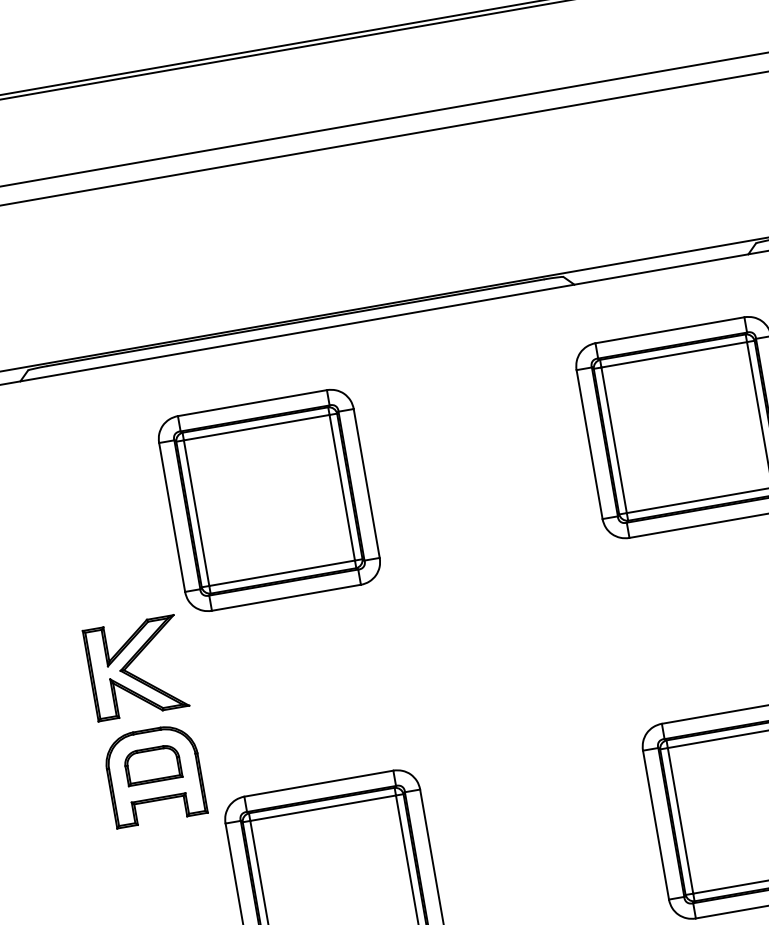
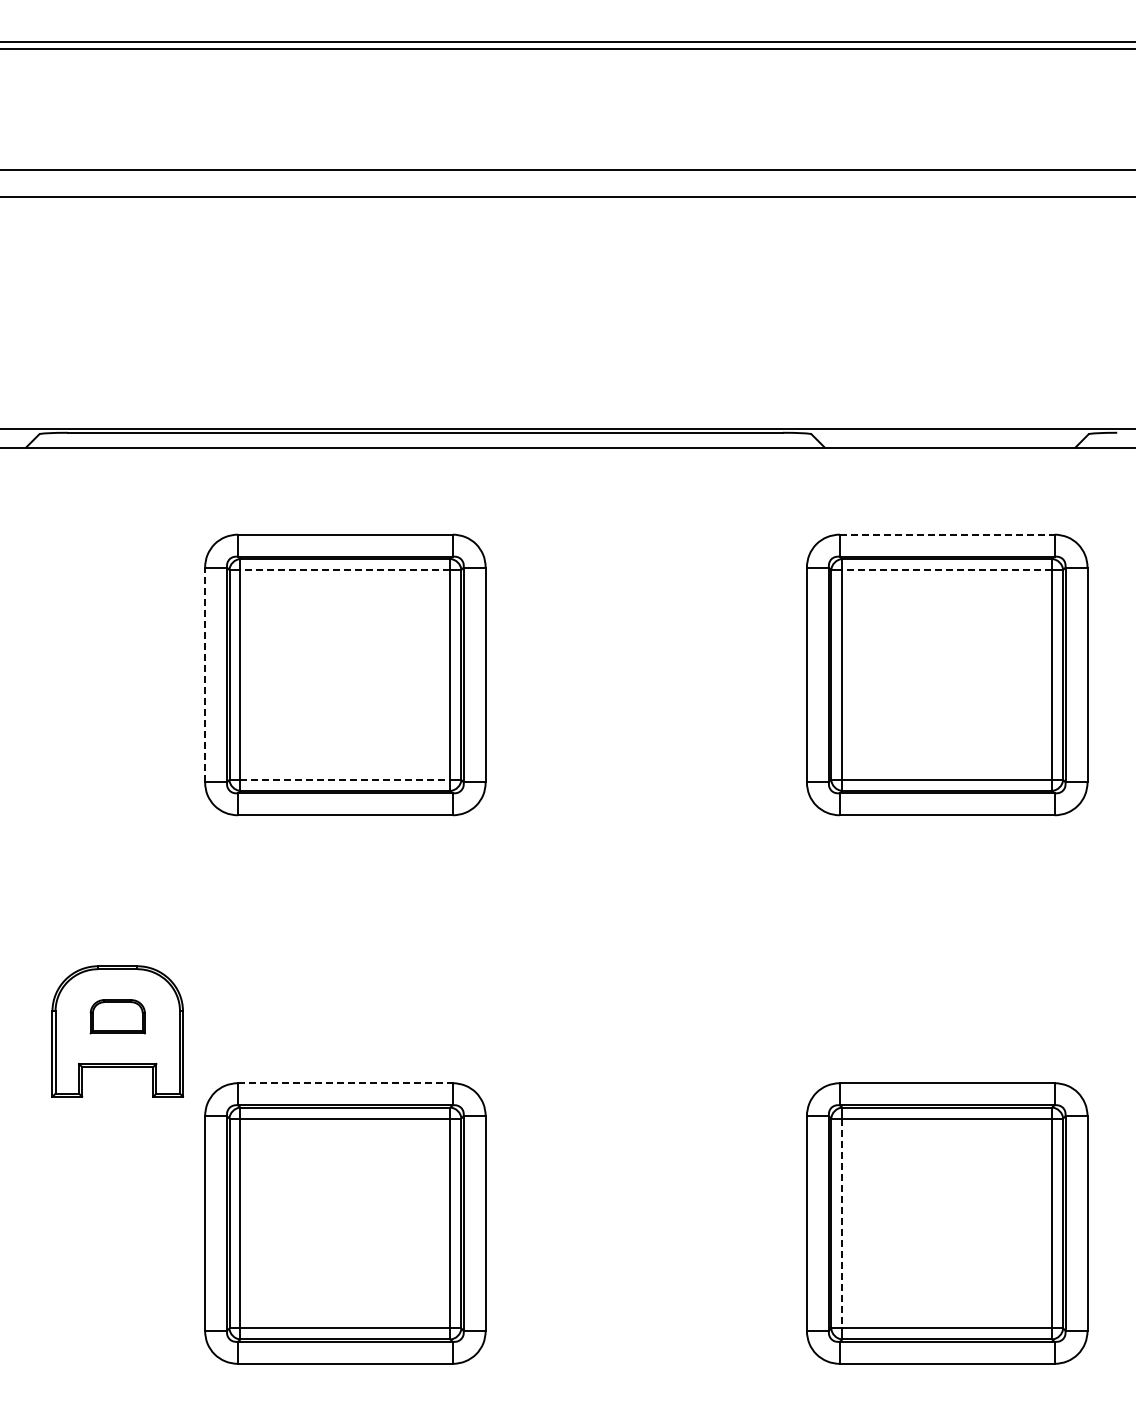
line: (670, 330) -> (947, 534), solid -> dashed
line: (674, 355) -> (947, 570), solid -> dashed
line: (256, 427) -> (345, 570), solid -> dashed
line: (172, 517) -> (205, 674), solid -> dashed
line: (282, 572) -> (345, 779), solid -> dashed
part: (132, 662) -> (113, 868), removed
part: (152, 764) -> (117, 1016), size x0.7
line: (318, 783) -> (345, 1083), solid -> dashed
line: (680, 820) -> (842, 1223), solid -> dashed

